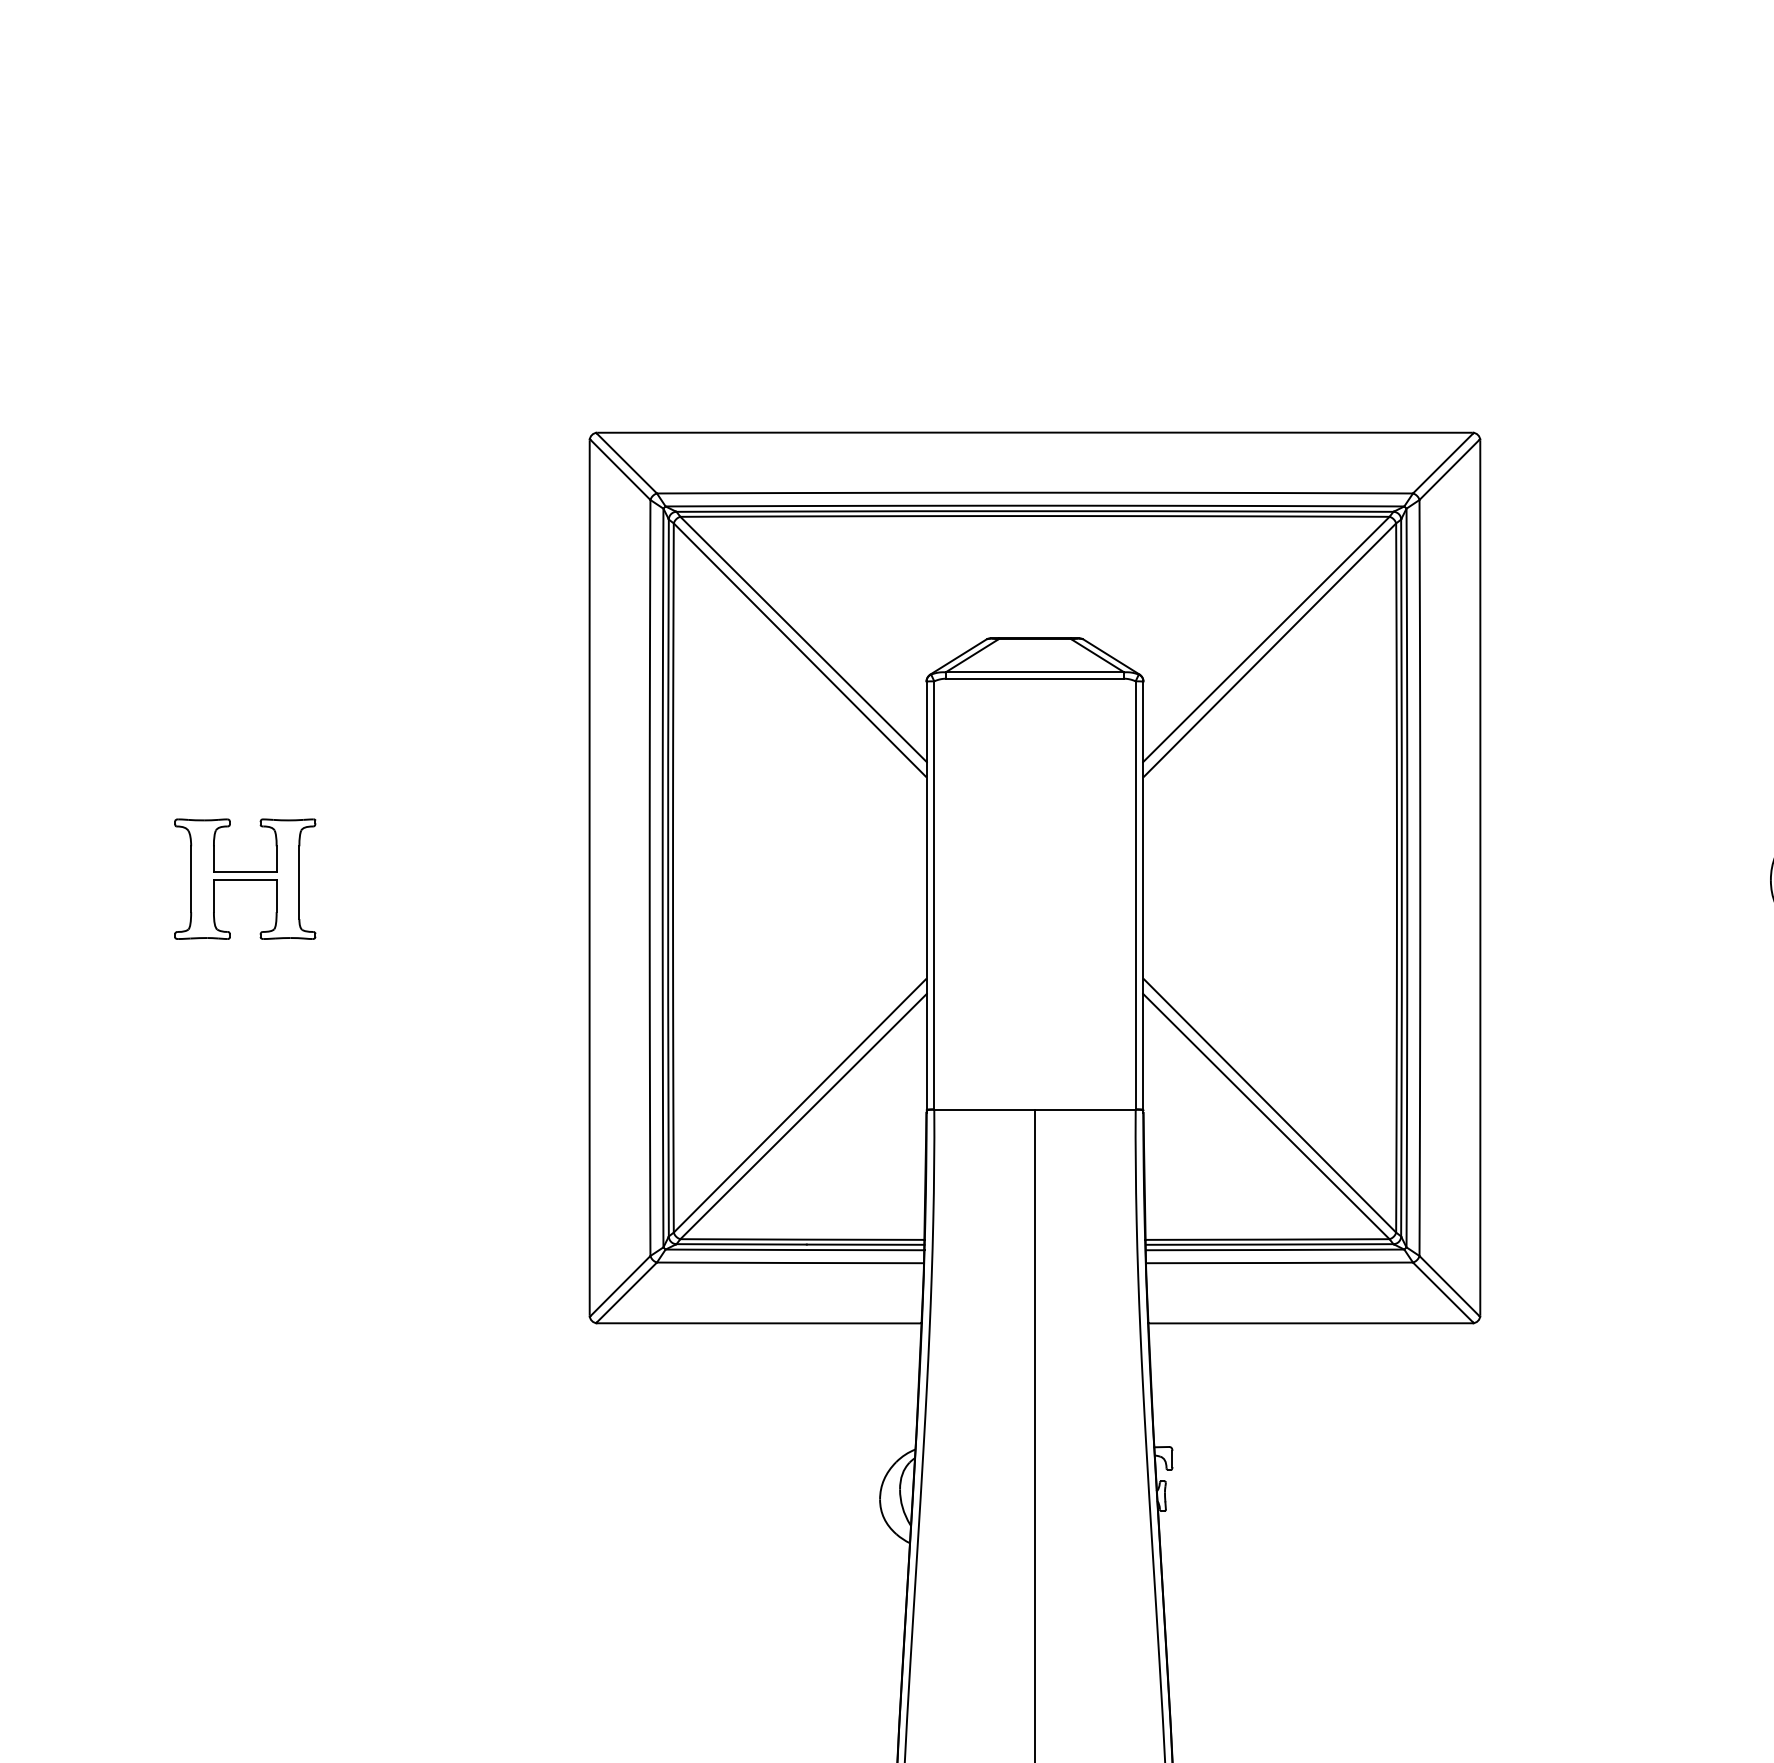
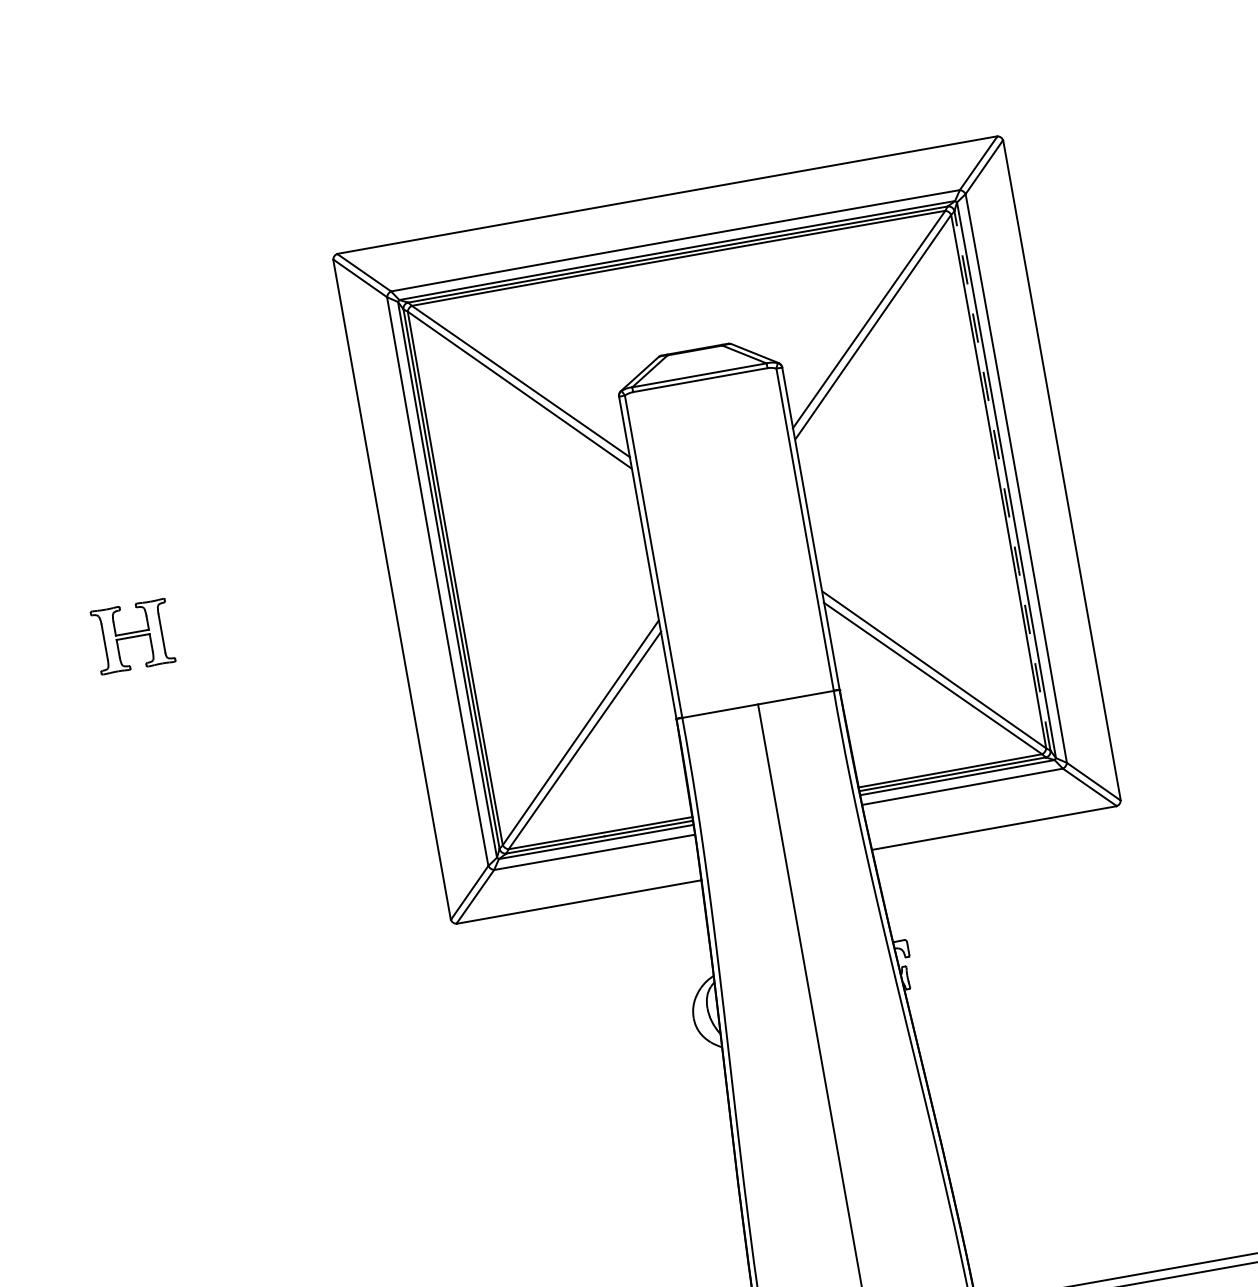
part: (245, 878) -> (133, 636), size x0.7
line: (1401, 878) -> (1002, 481), solid -> dashed

